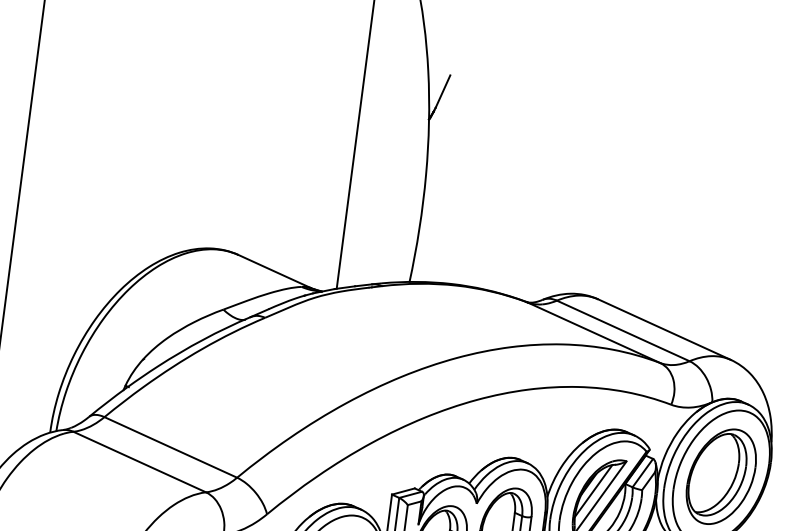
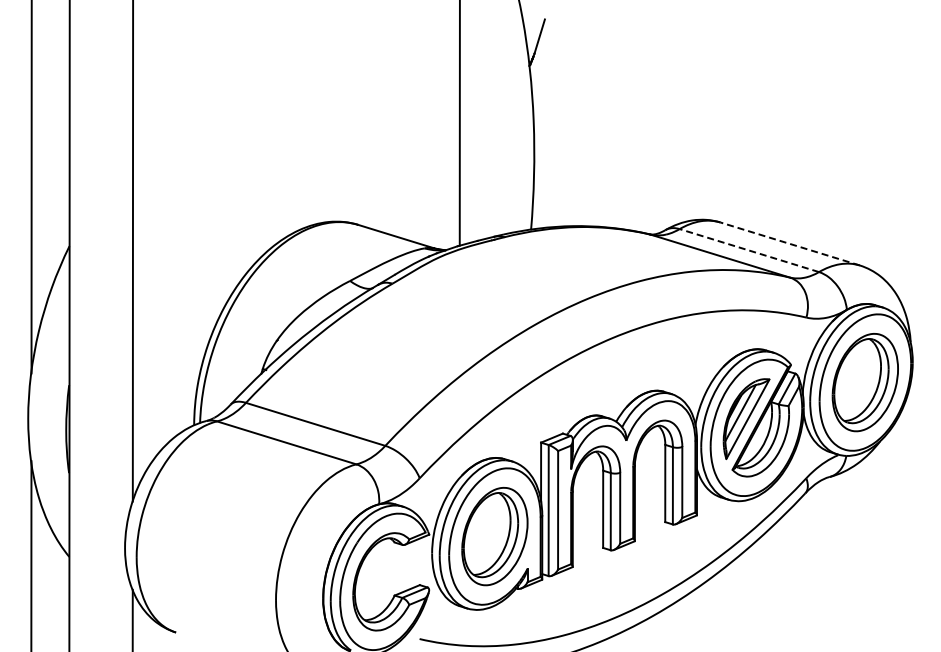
line: (664, 329) -> (790, 243), solid -> dashed
line: (623, 330) -> (749, 250), solid -> dashed

